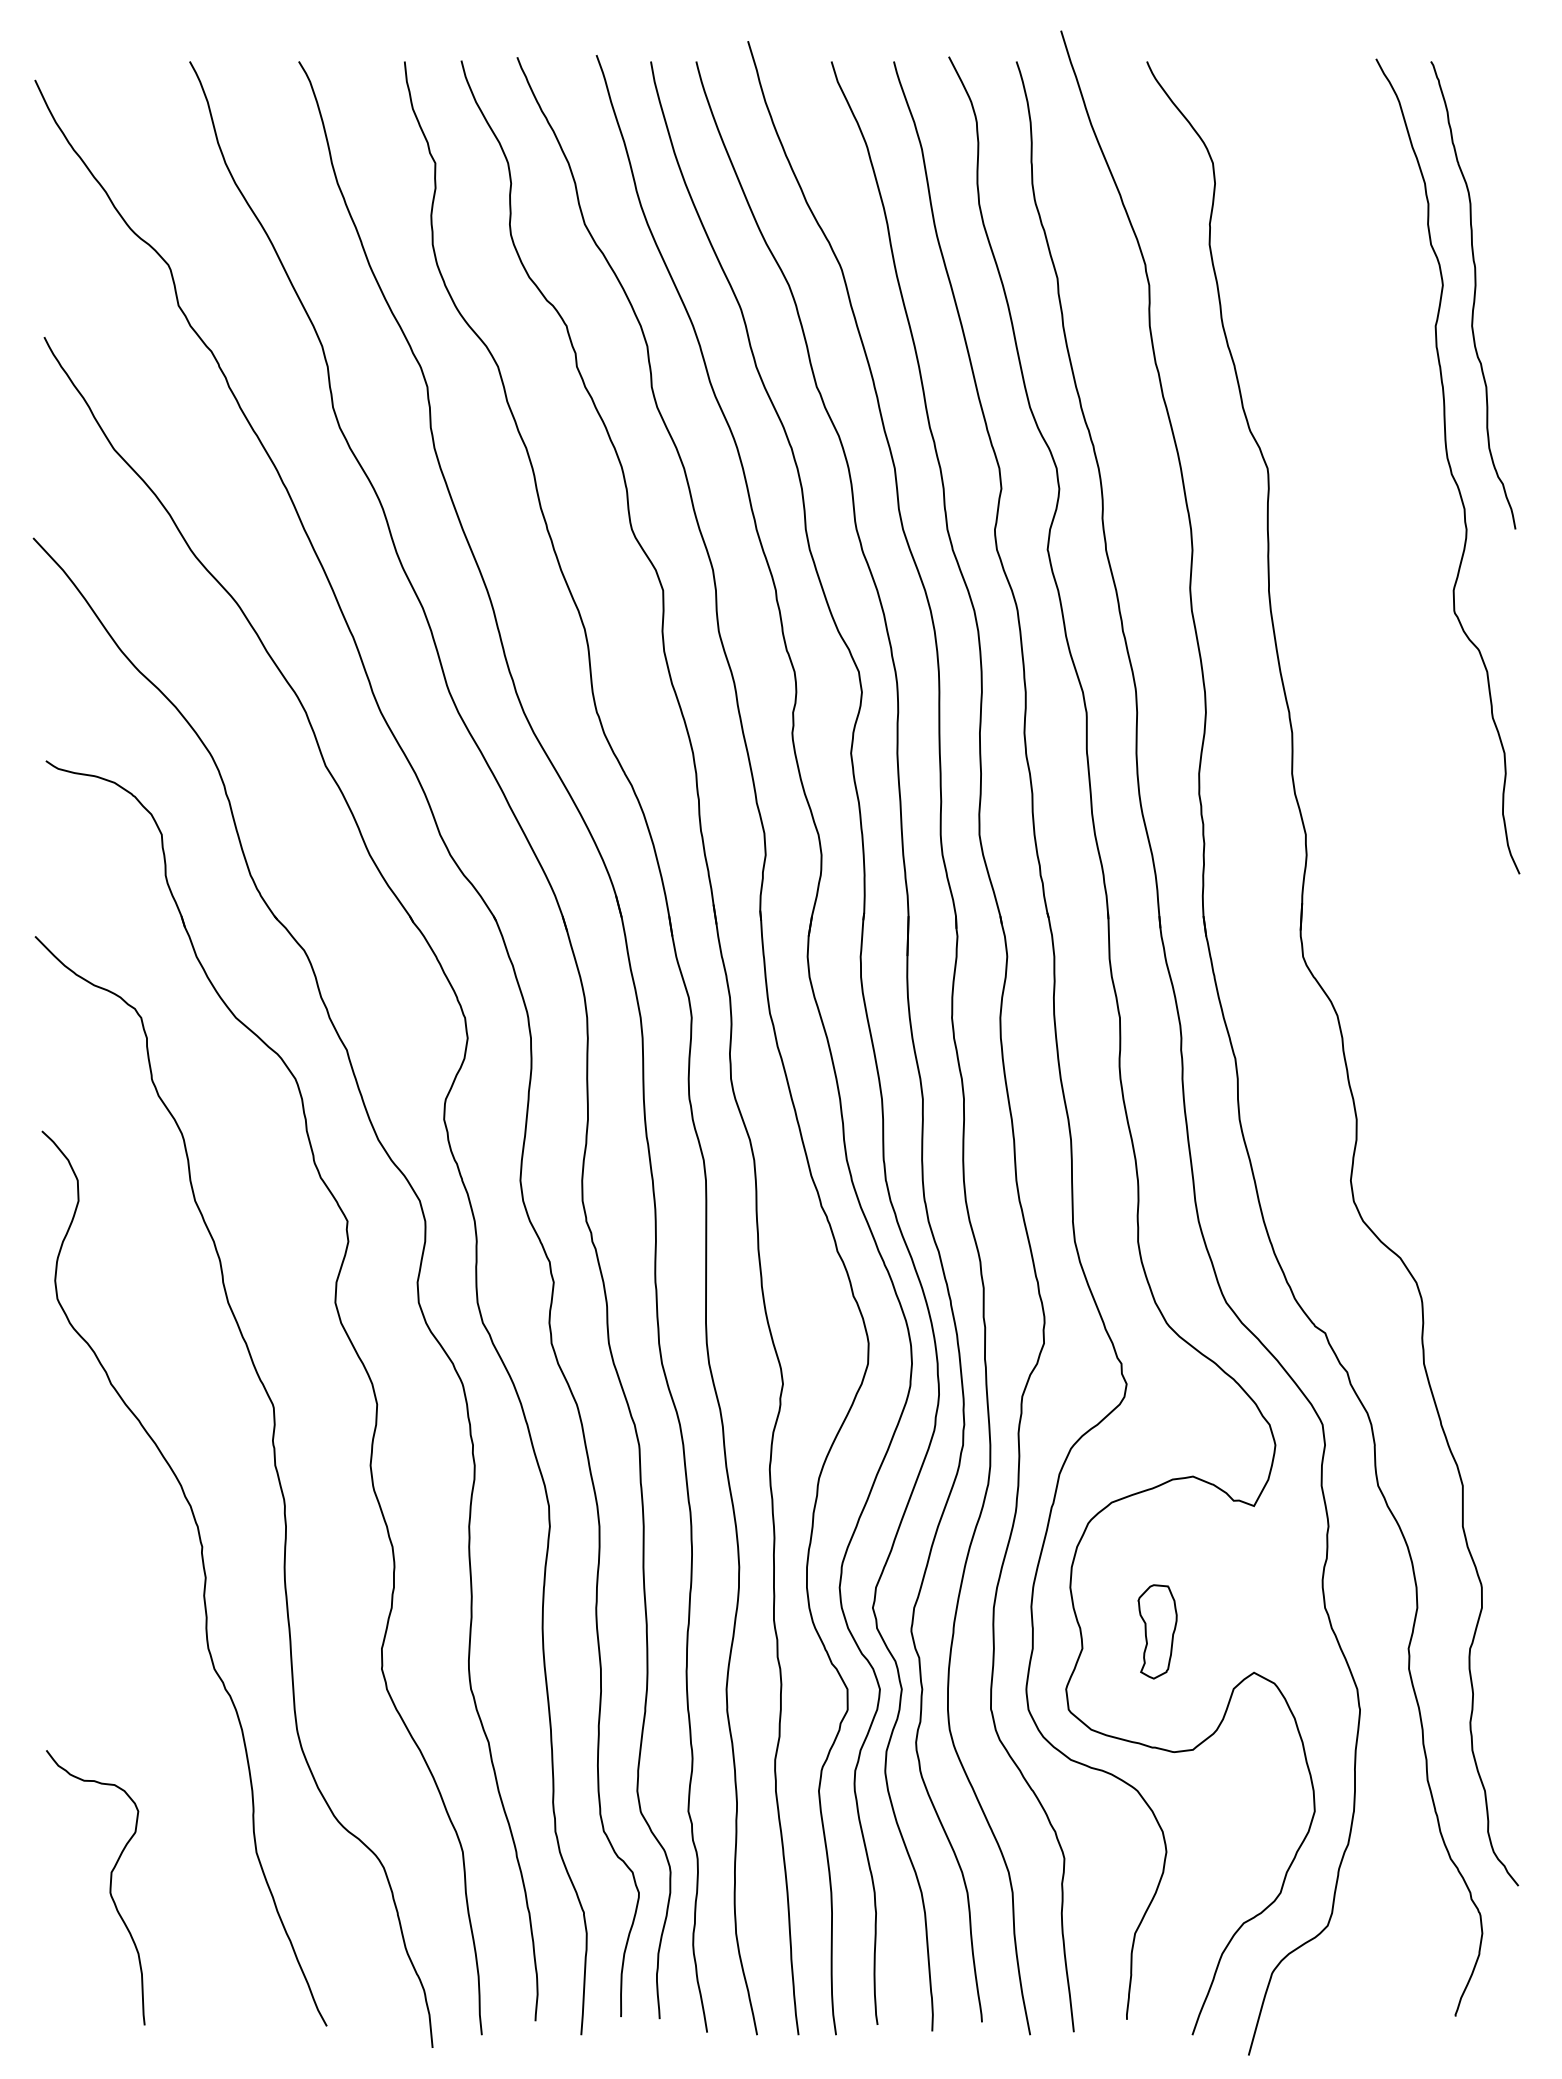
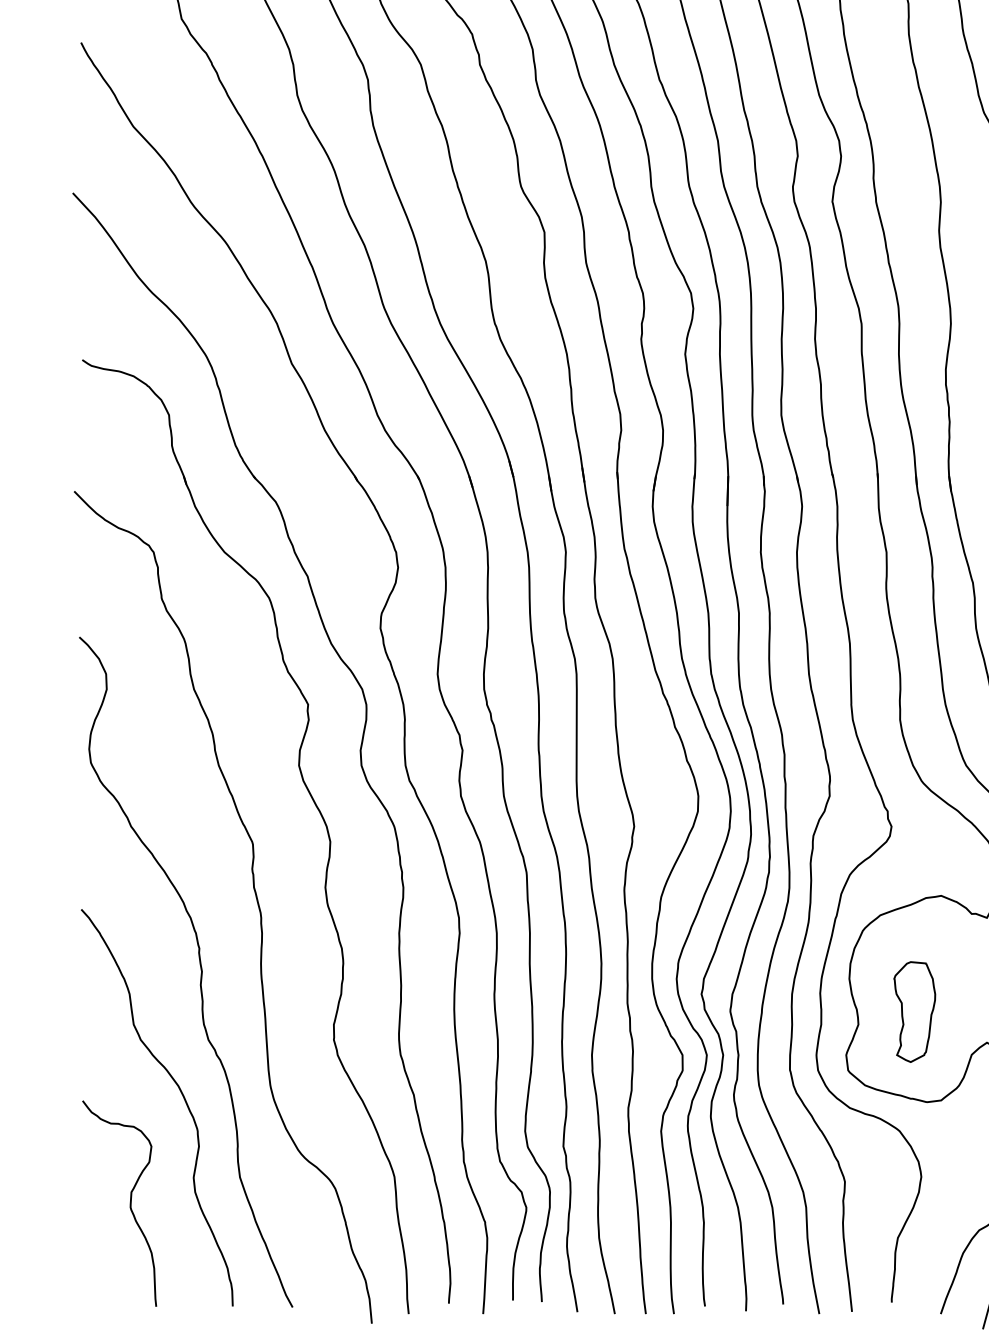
part: (1157, 1631) -> (914, 1011), size x1.43
curve: (179, 1743) -> (182, 1095), added

